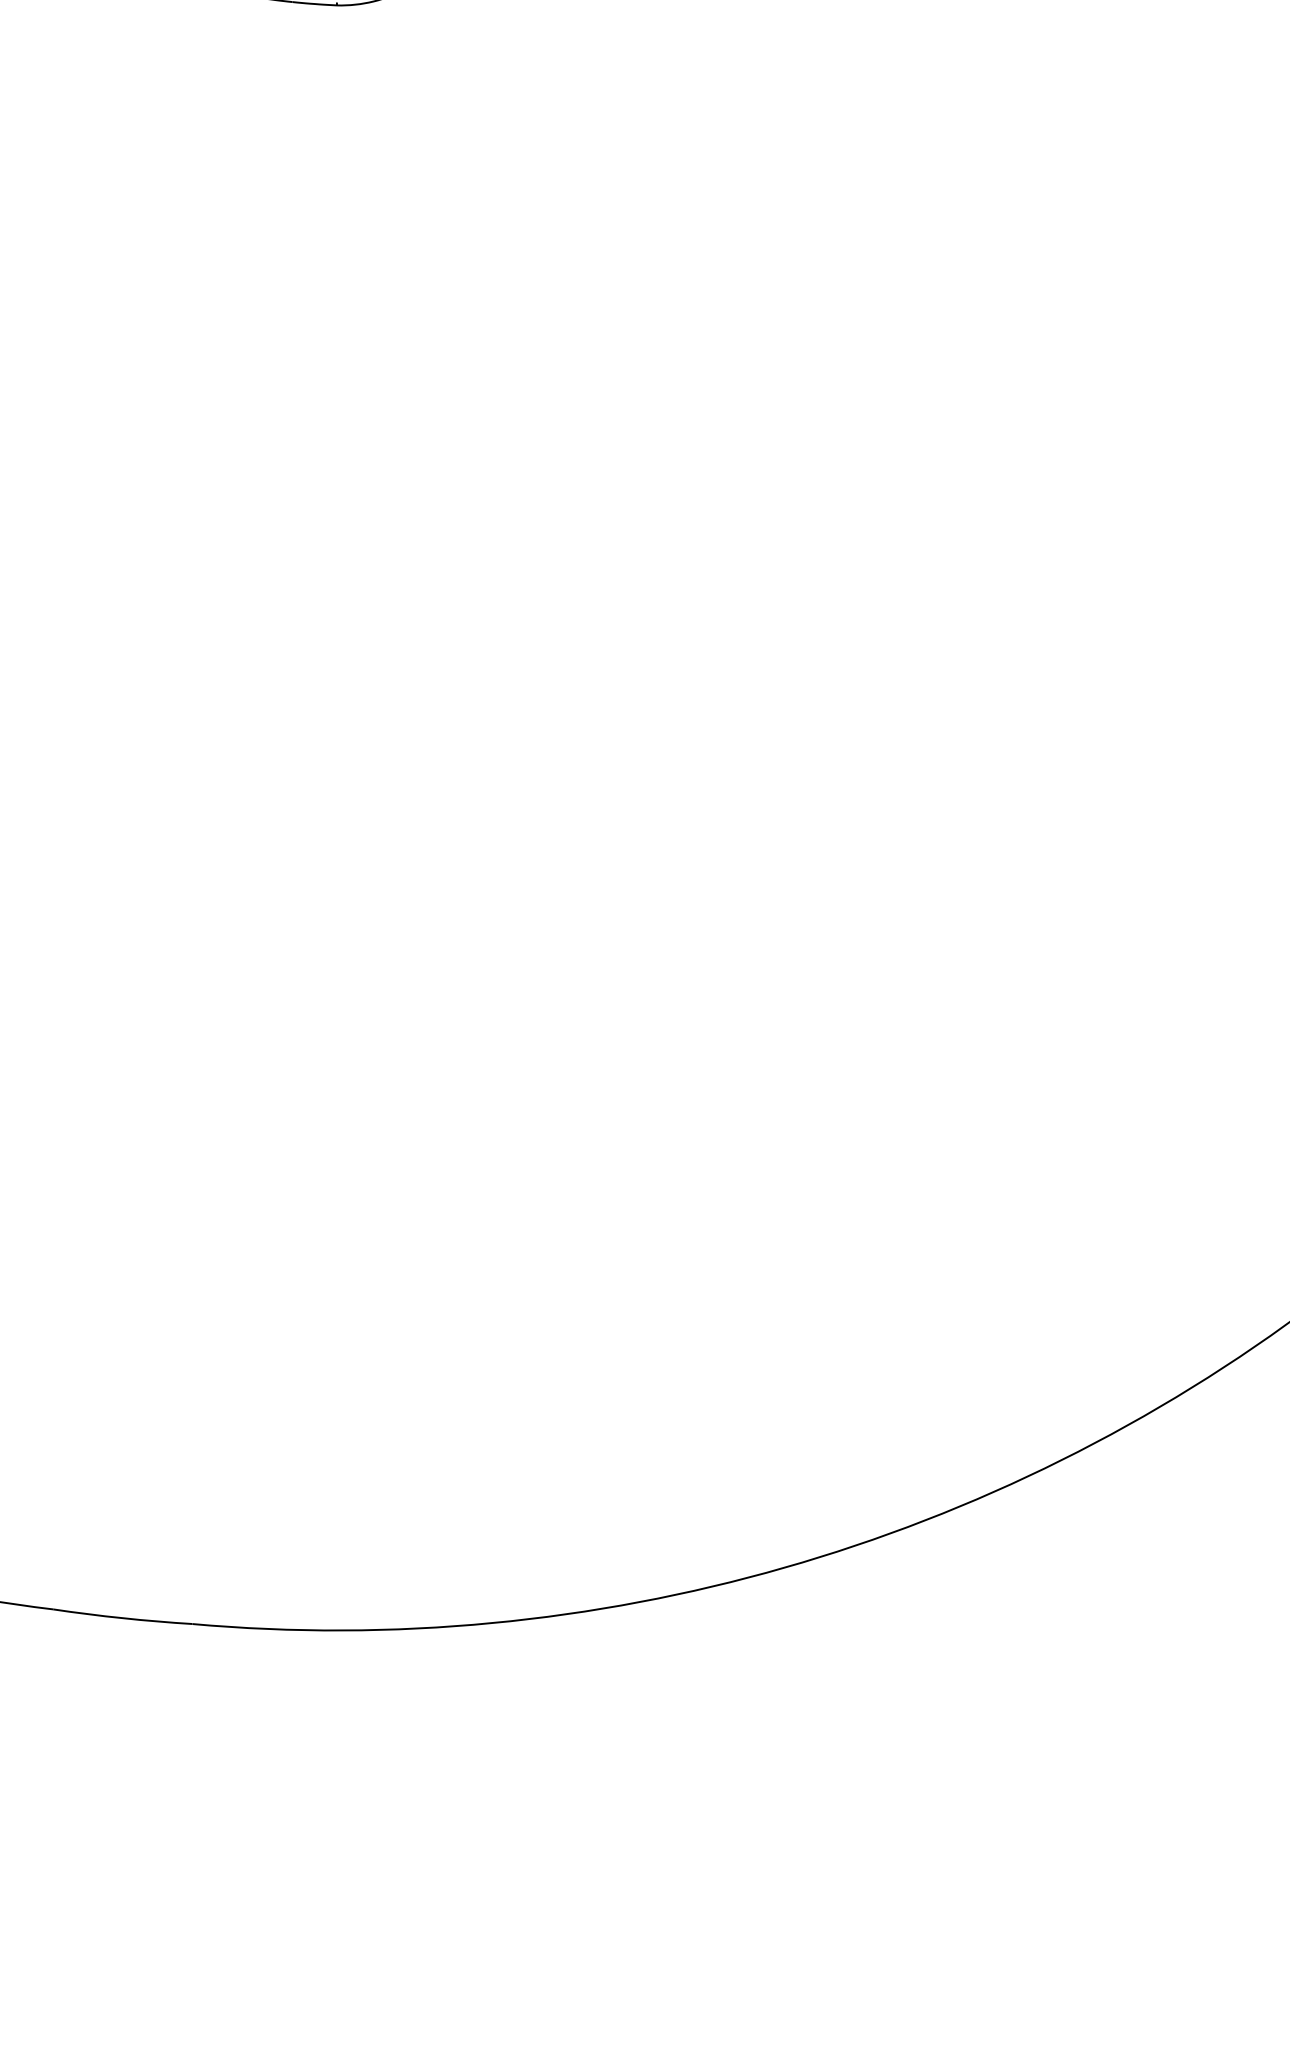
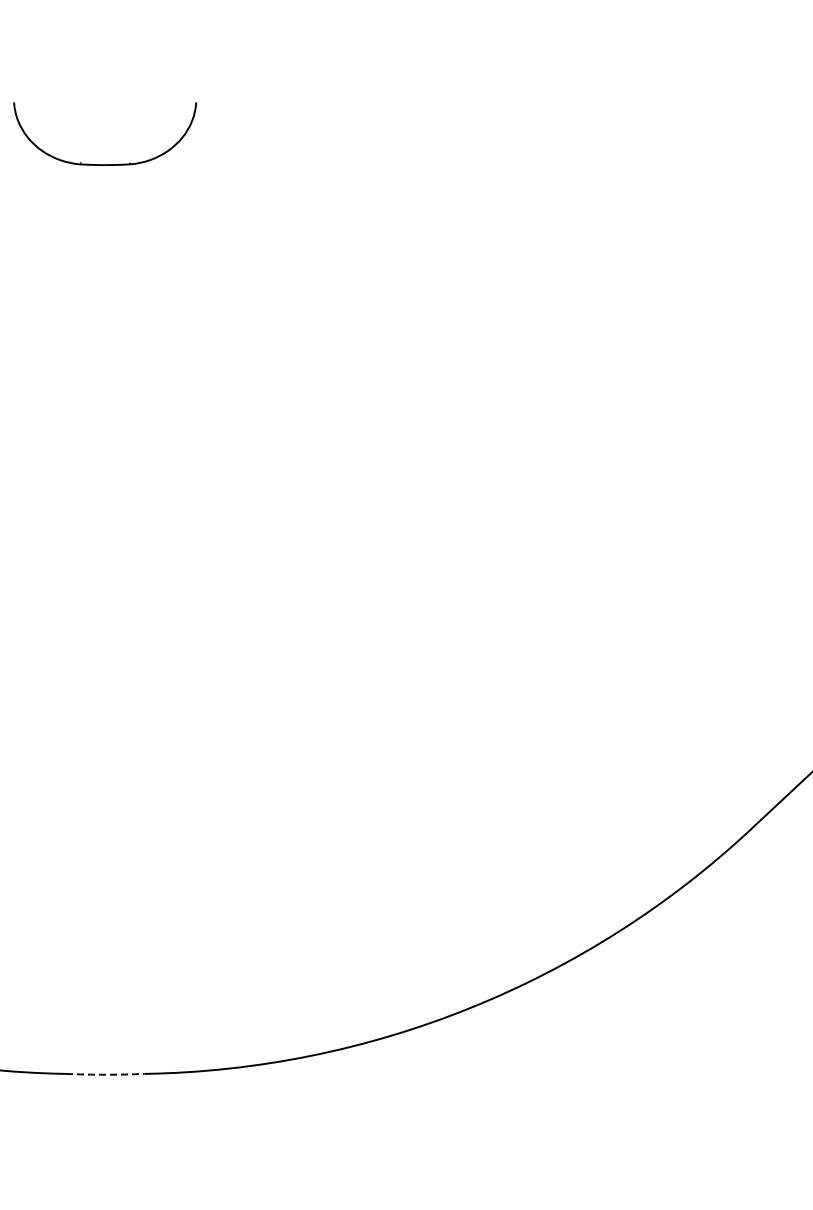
arc: (123, 1617) -> (105, 1074), solid -> dashed

